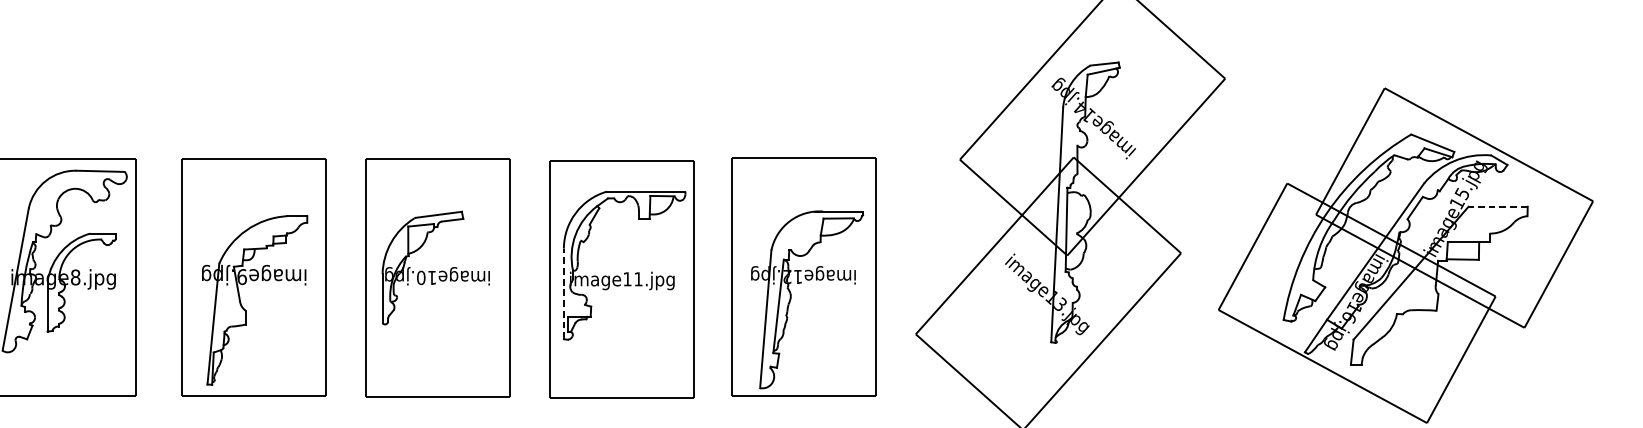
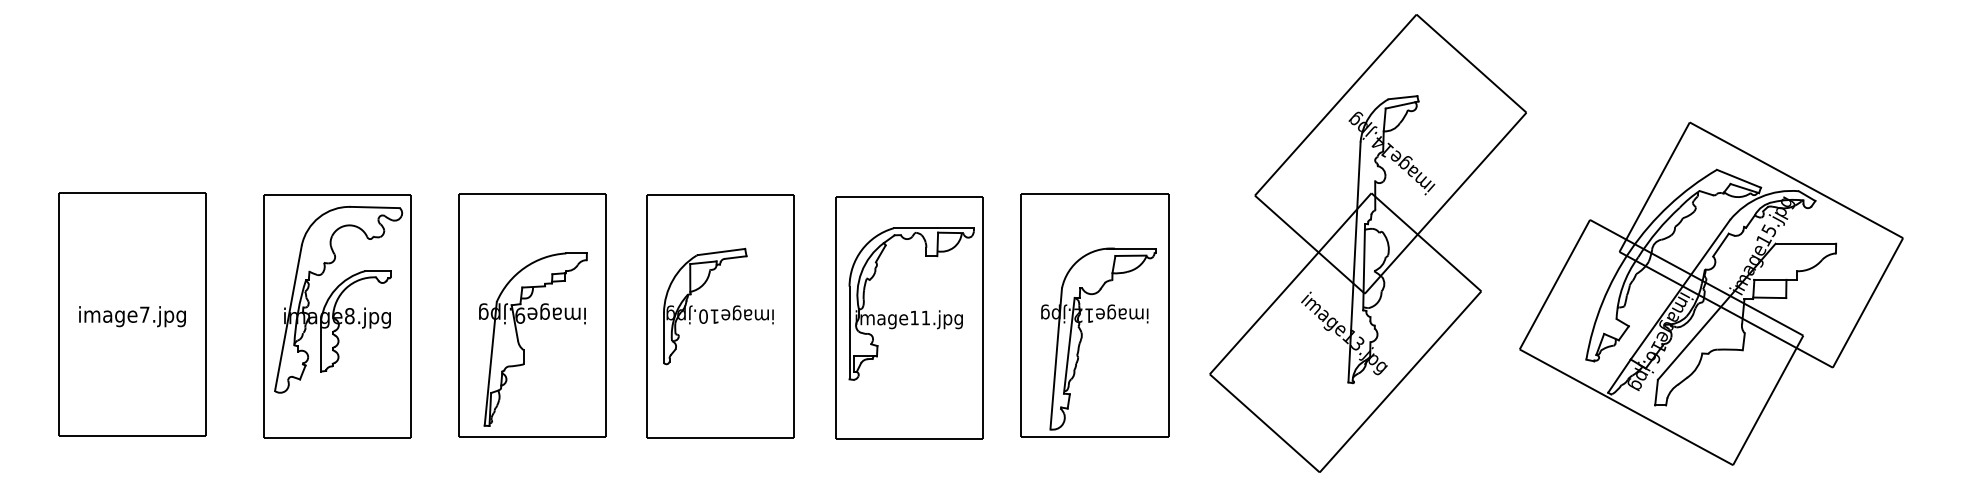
line: (1497, 206) -> (1805, 243), dashed -> solid
line: (563, 293) -> (849, 332), dashed -> solid

